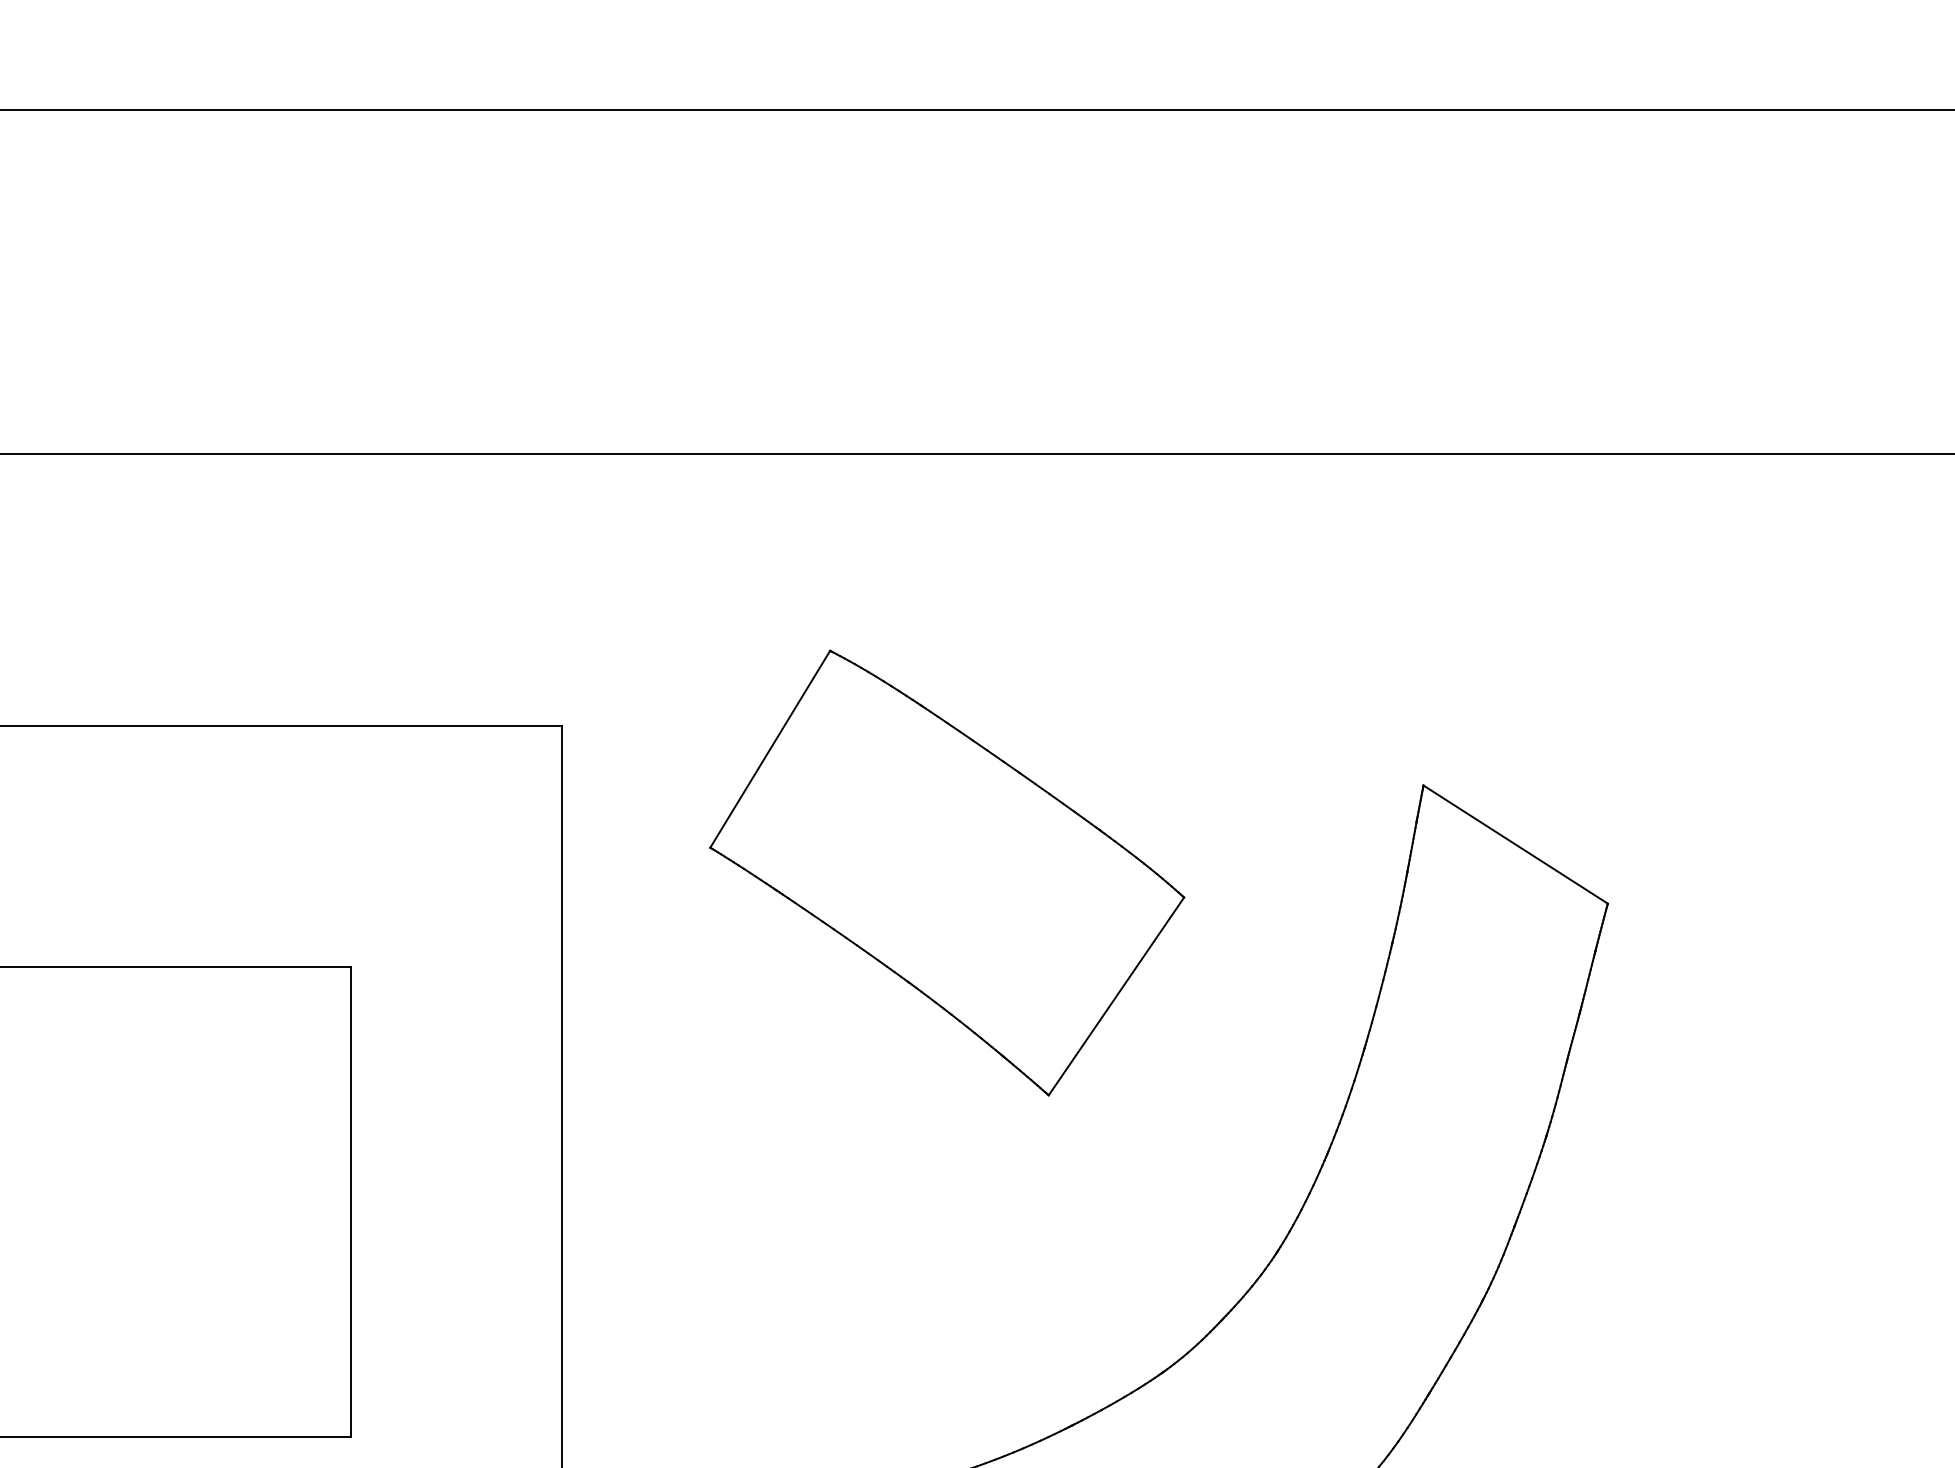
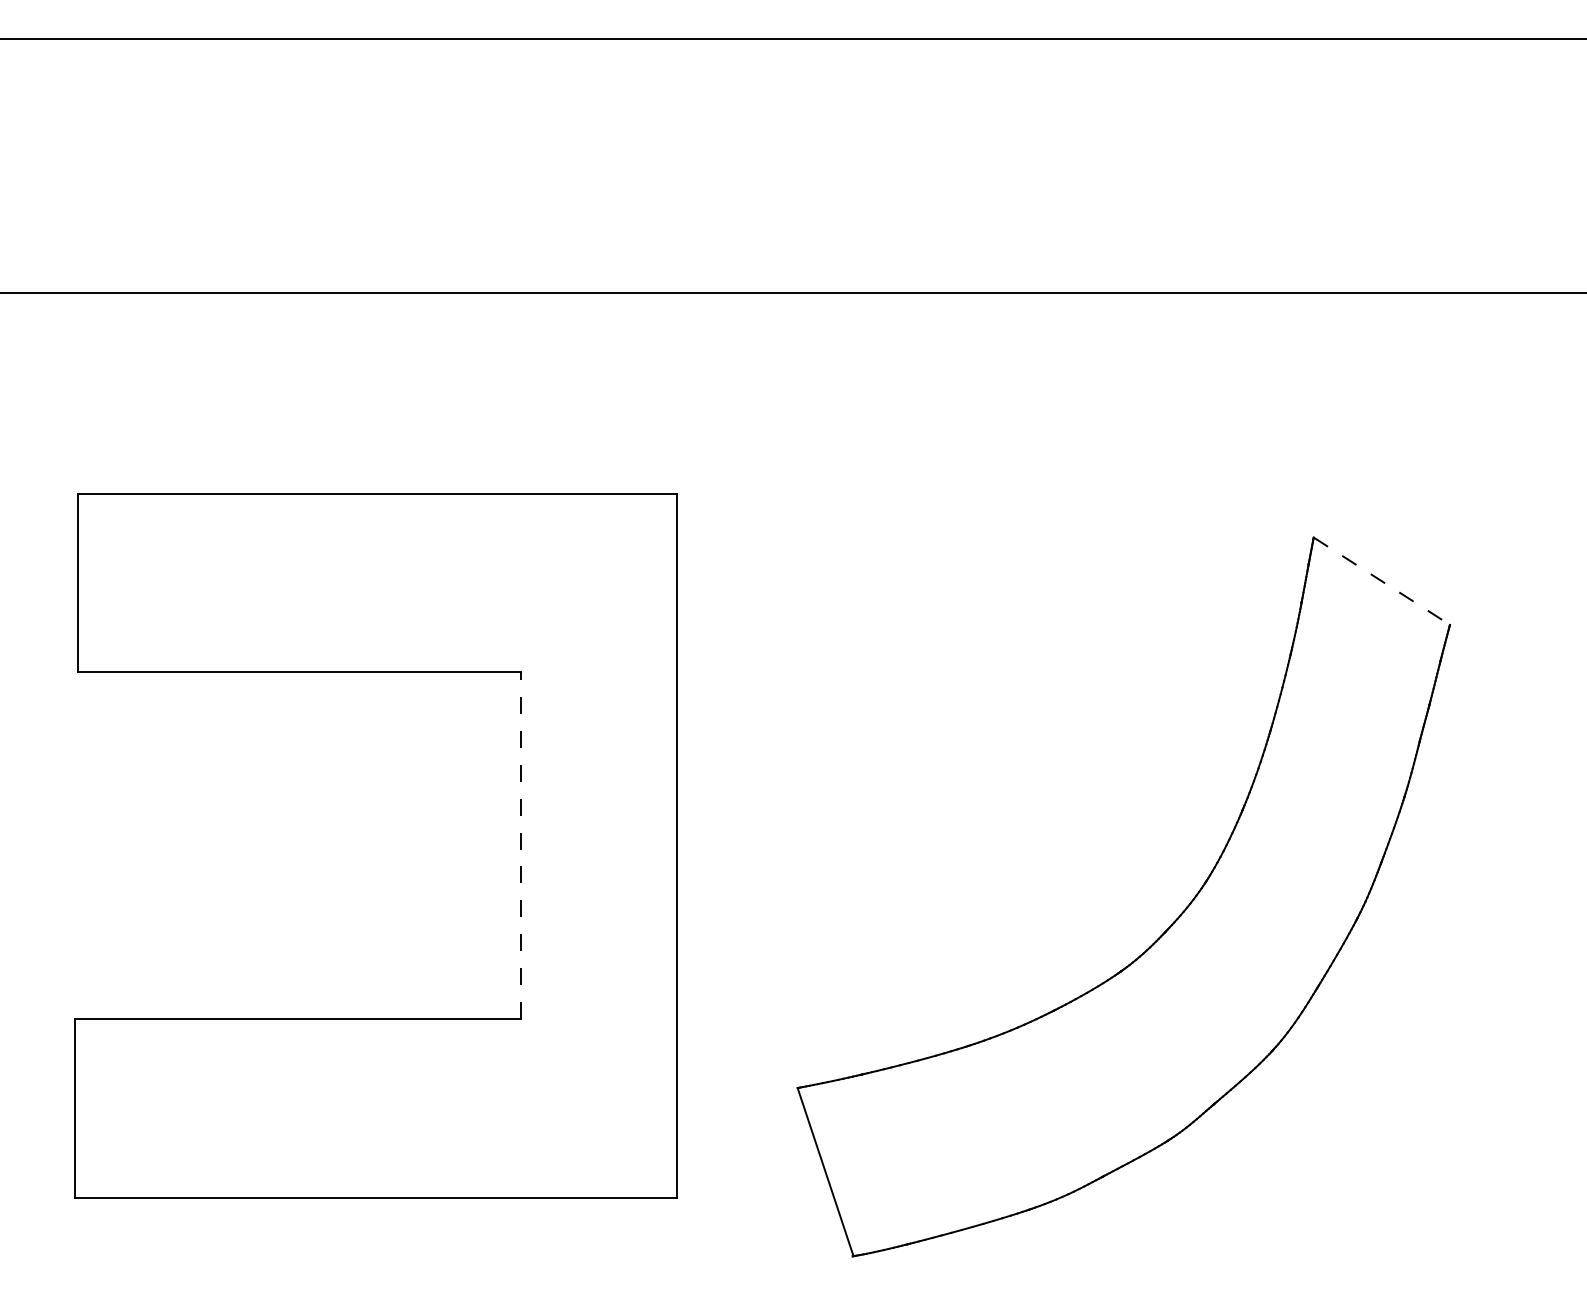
line: (1515, 844) -> (1381, 581), solid -> dashed
part: (946, 873) -> (961, 602), removed
line: (351, 1202) -> (521, 845), solid -> dashed

